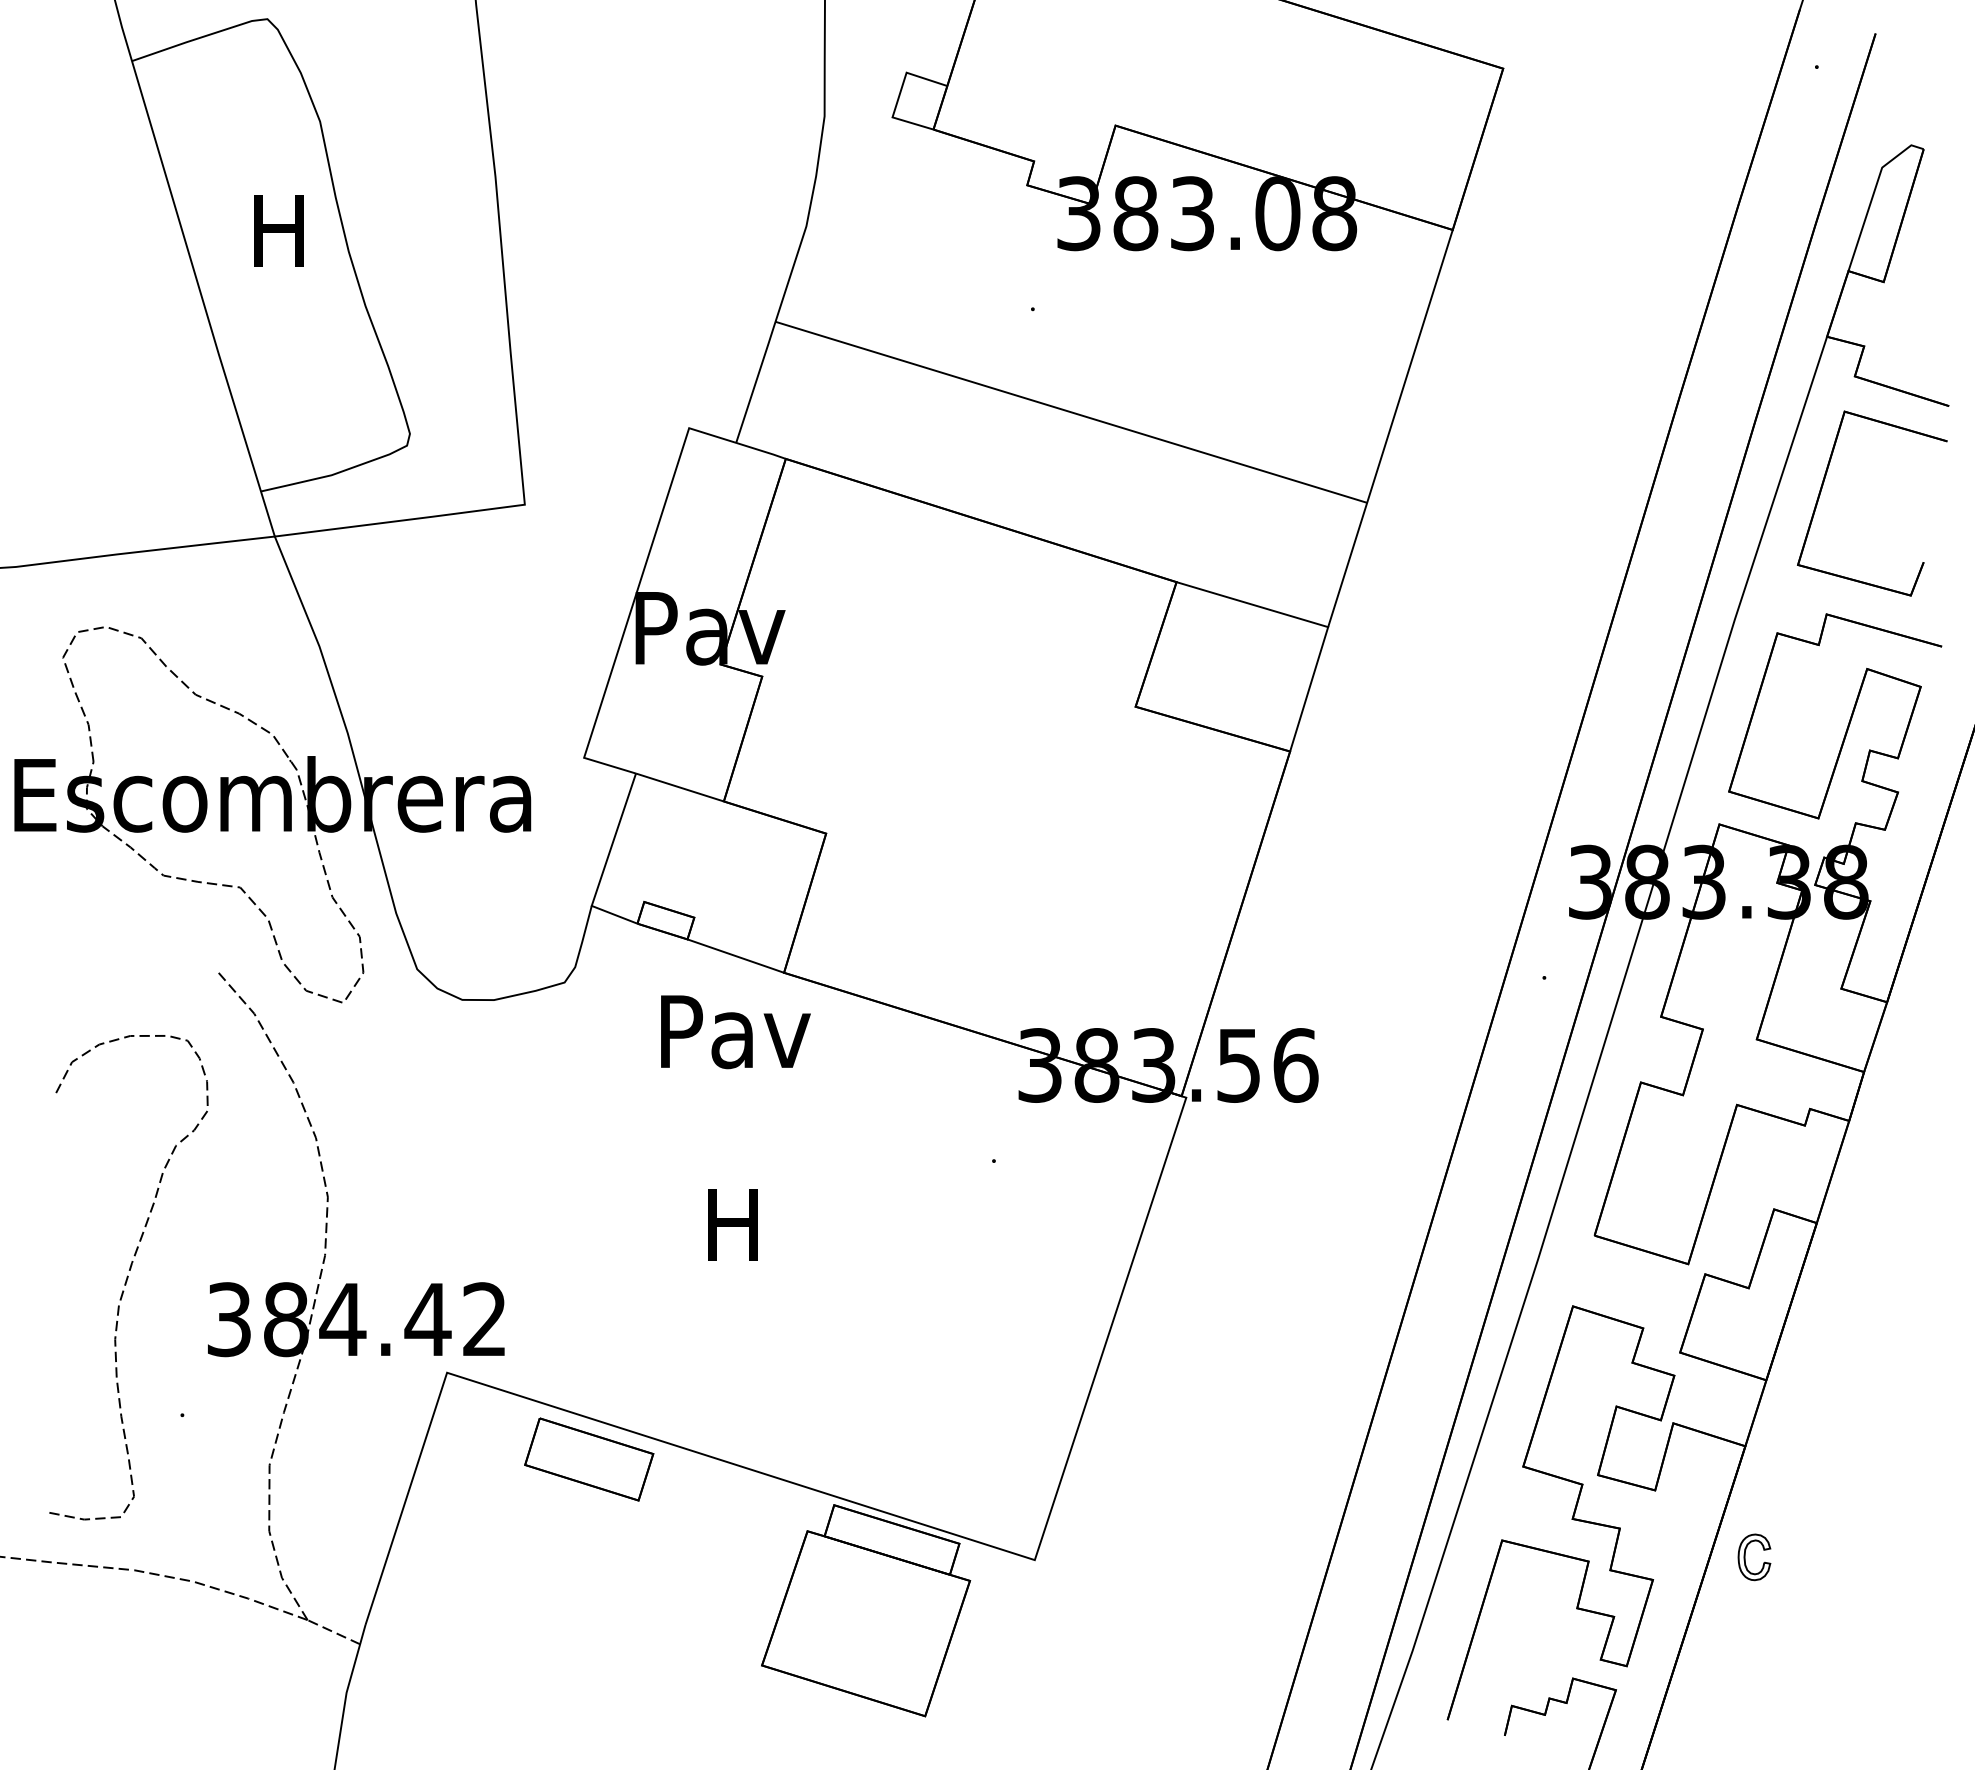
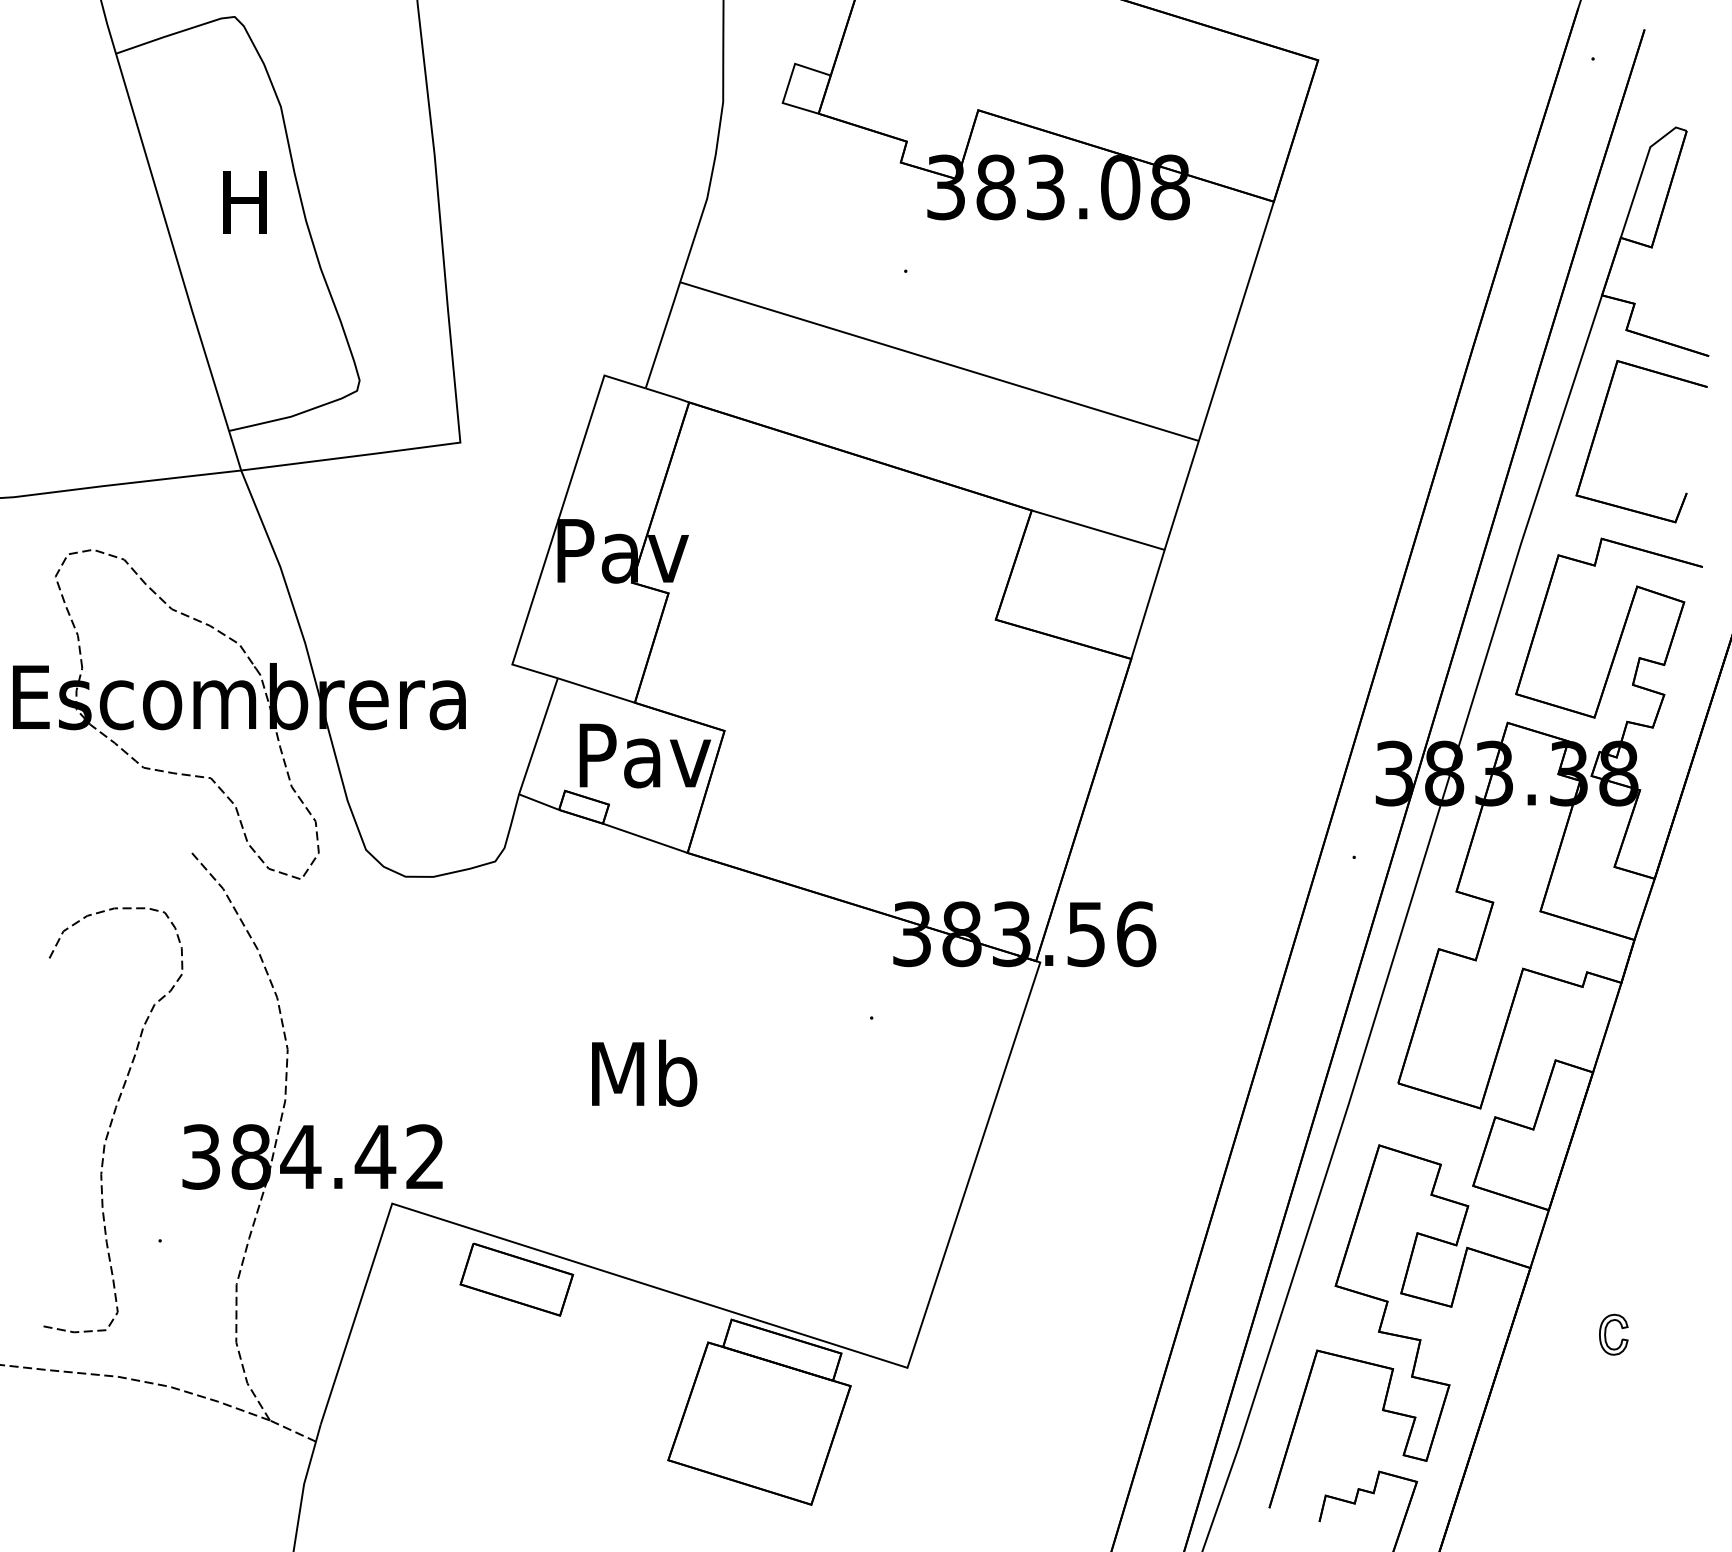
text: (735, 1032) -> (645, 756), moved
text: (735, 1223) -> (645, 1072), H -> Mb
part: (1745, 1557) -> (1605, 1334), moved

